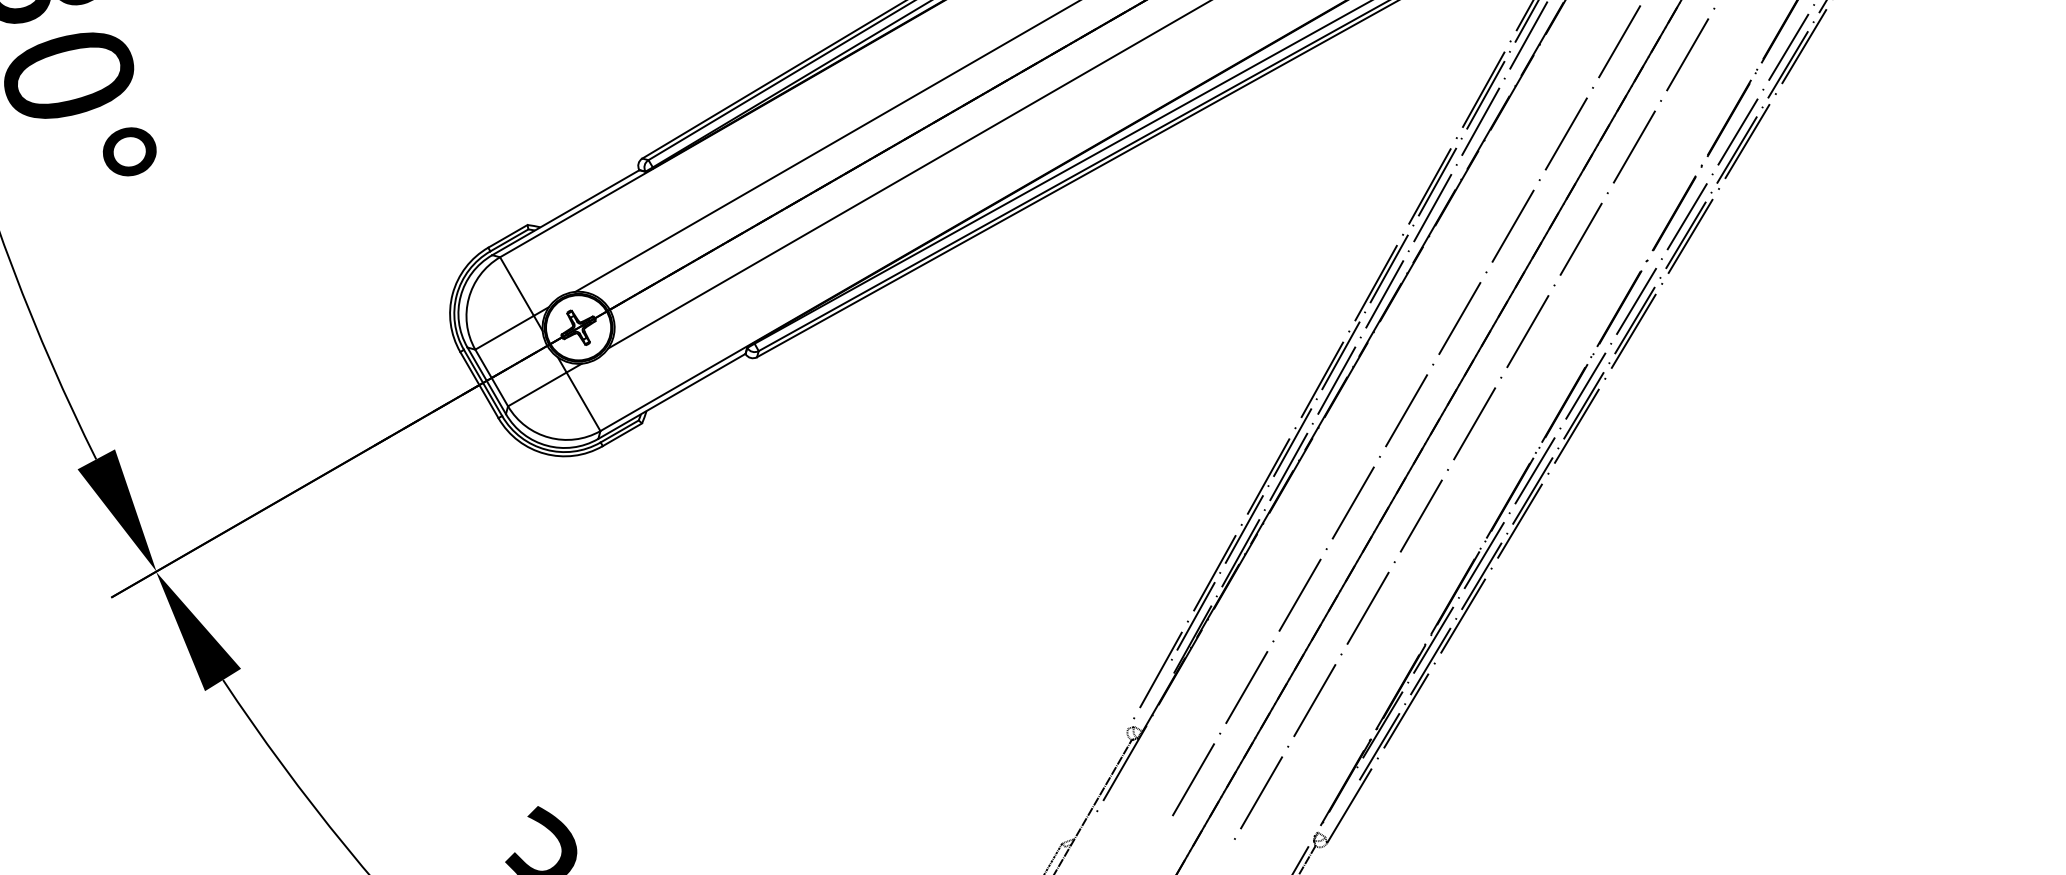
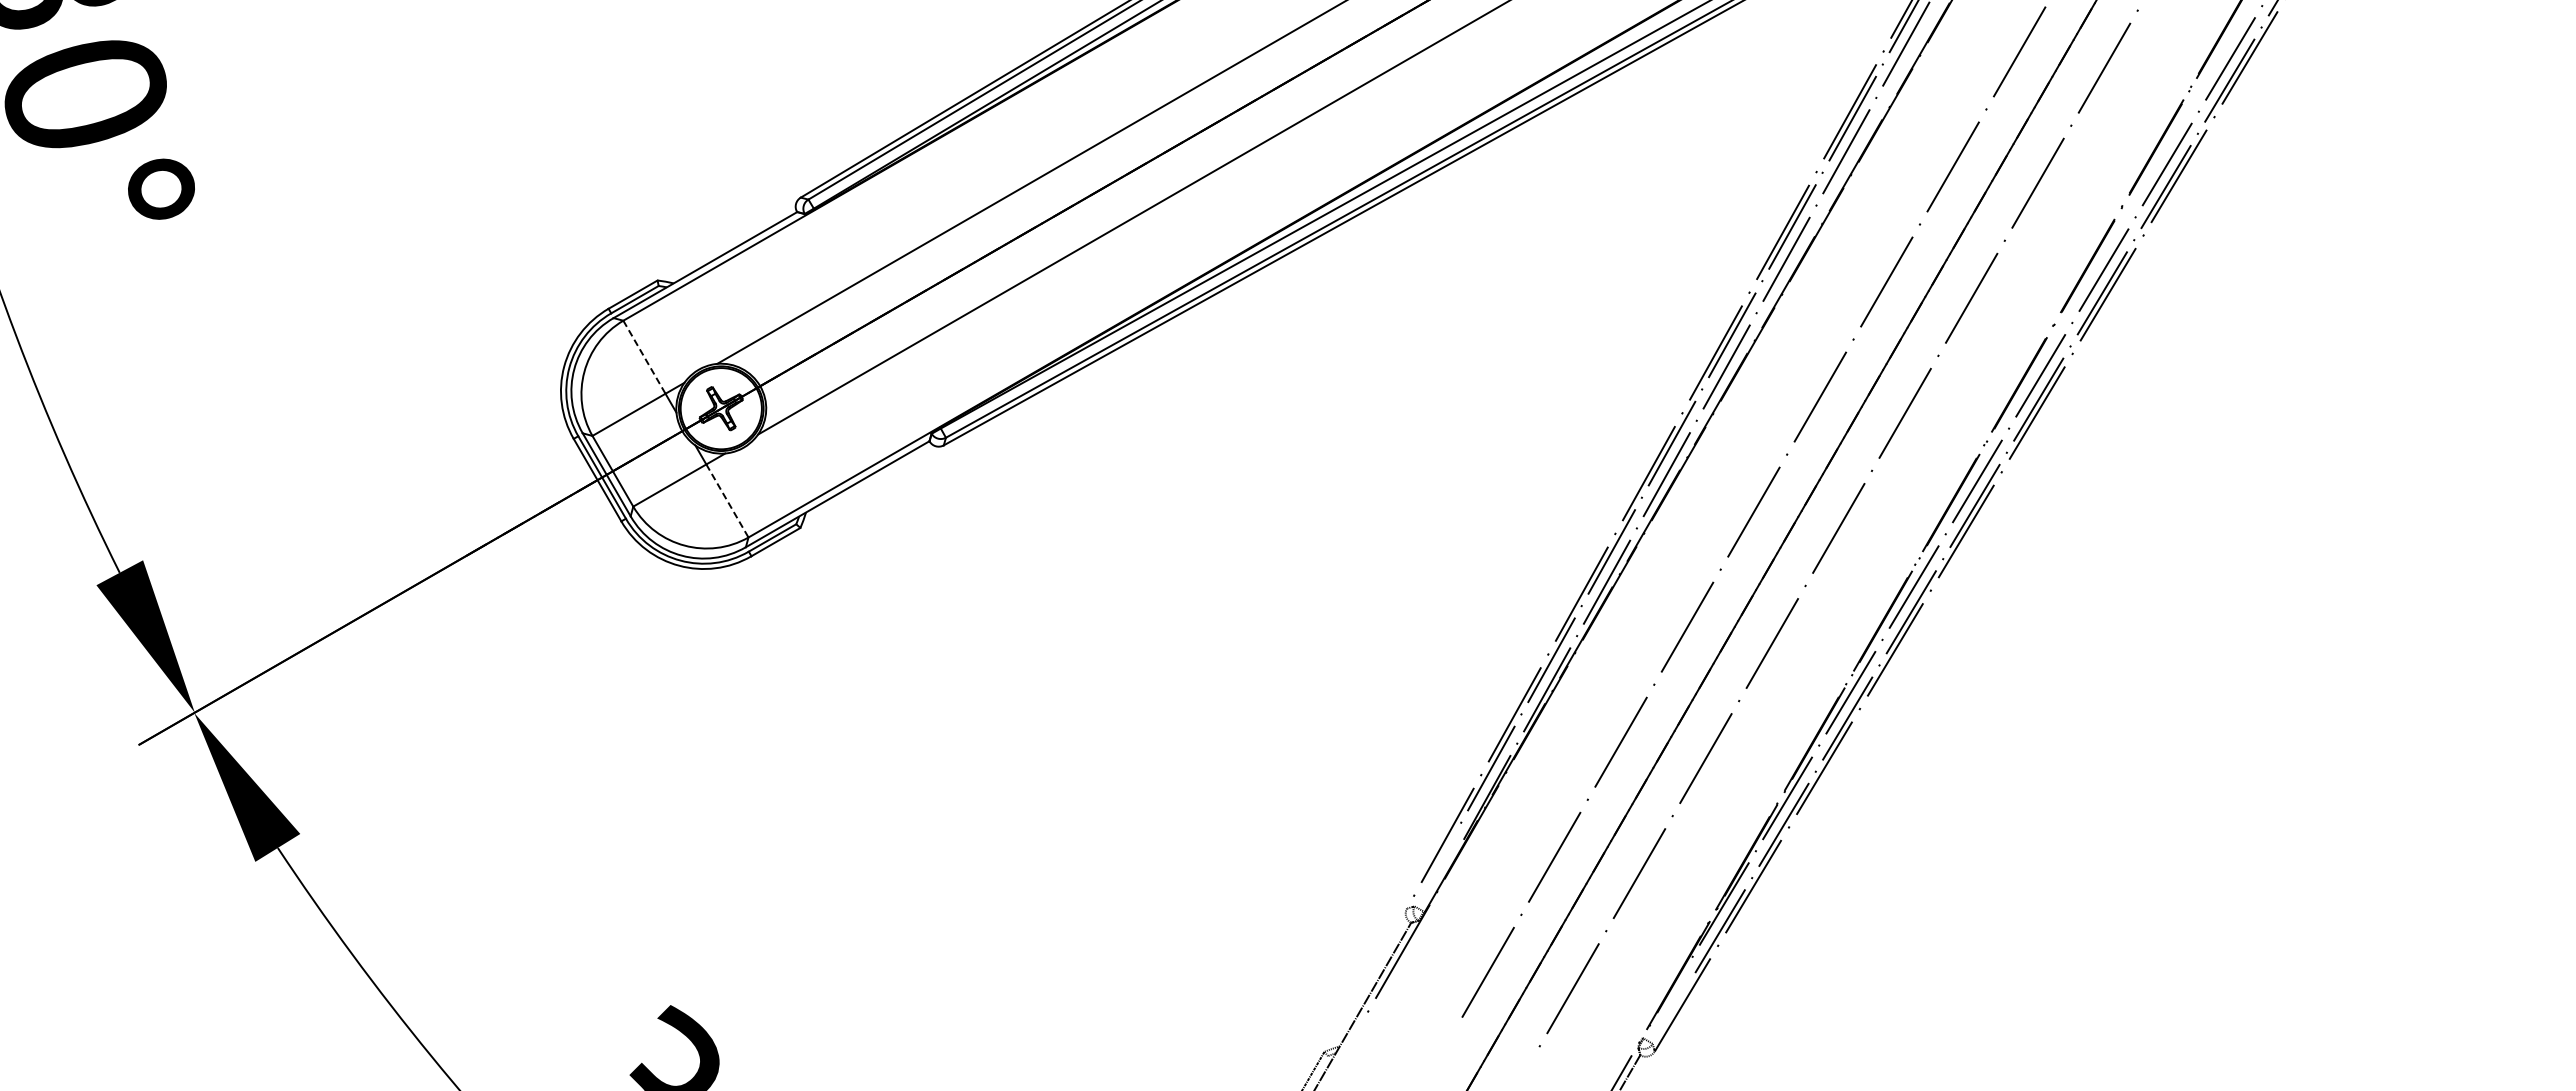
line: (517, 286) -> (644, 357), solid -> dashed
line: (583, 402) -> (727, 501), solid -> dashed

